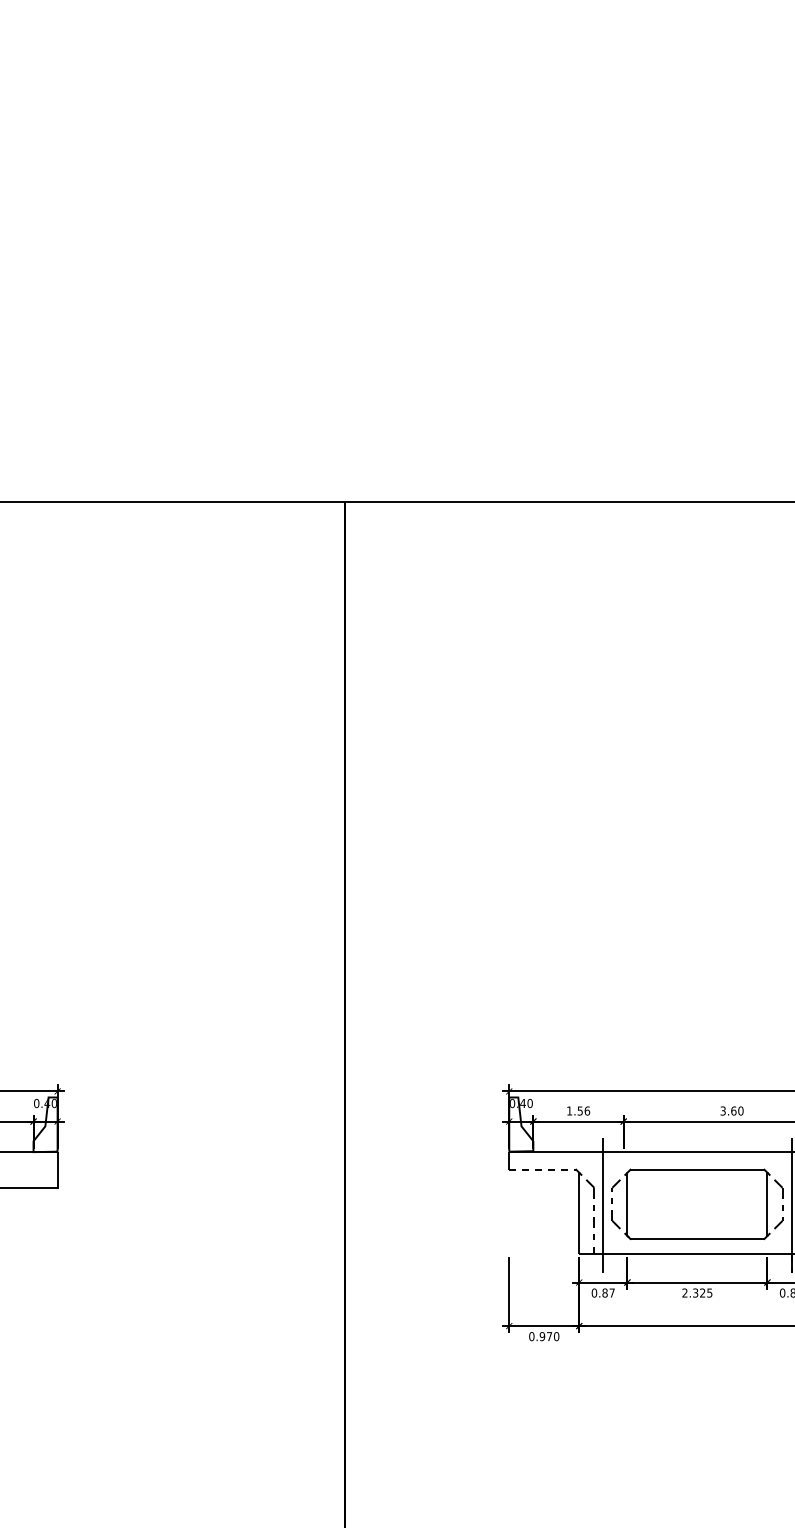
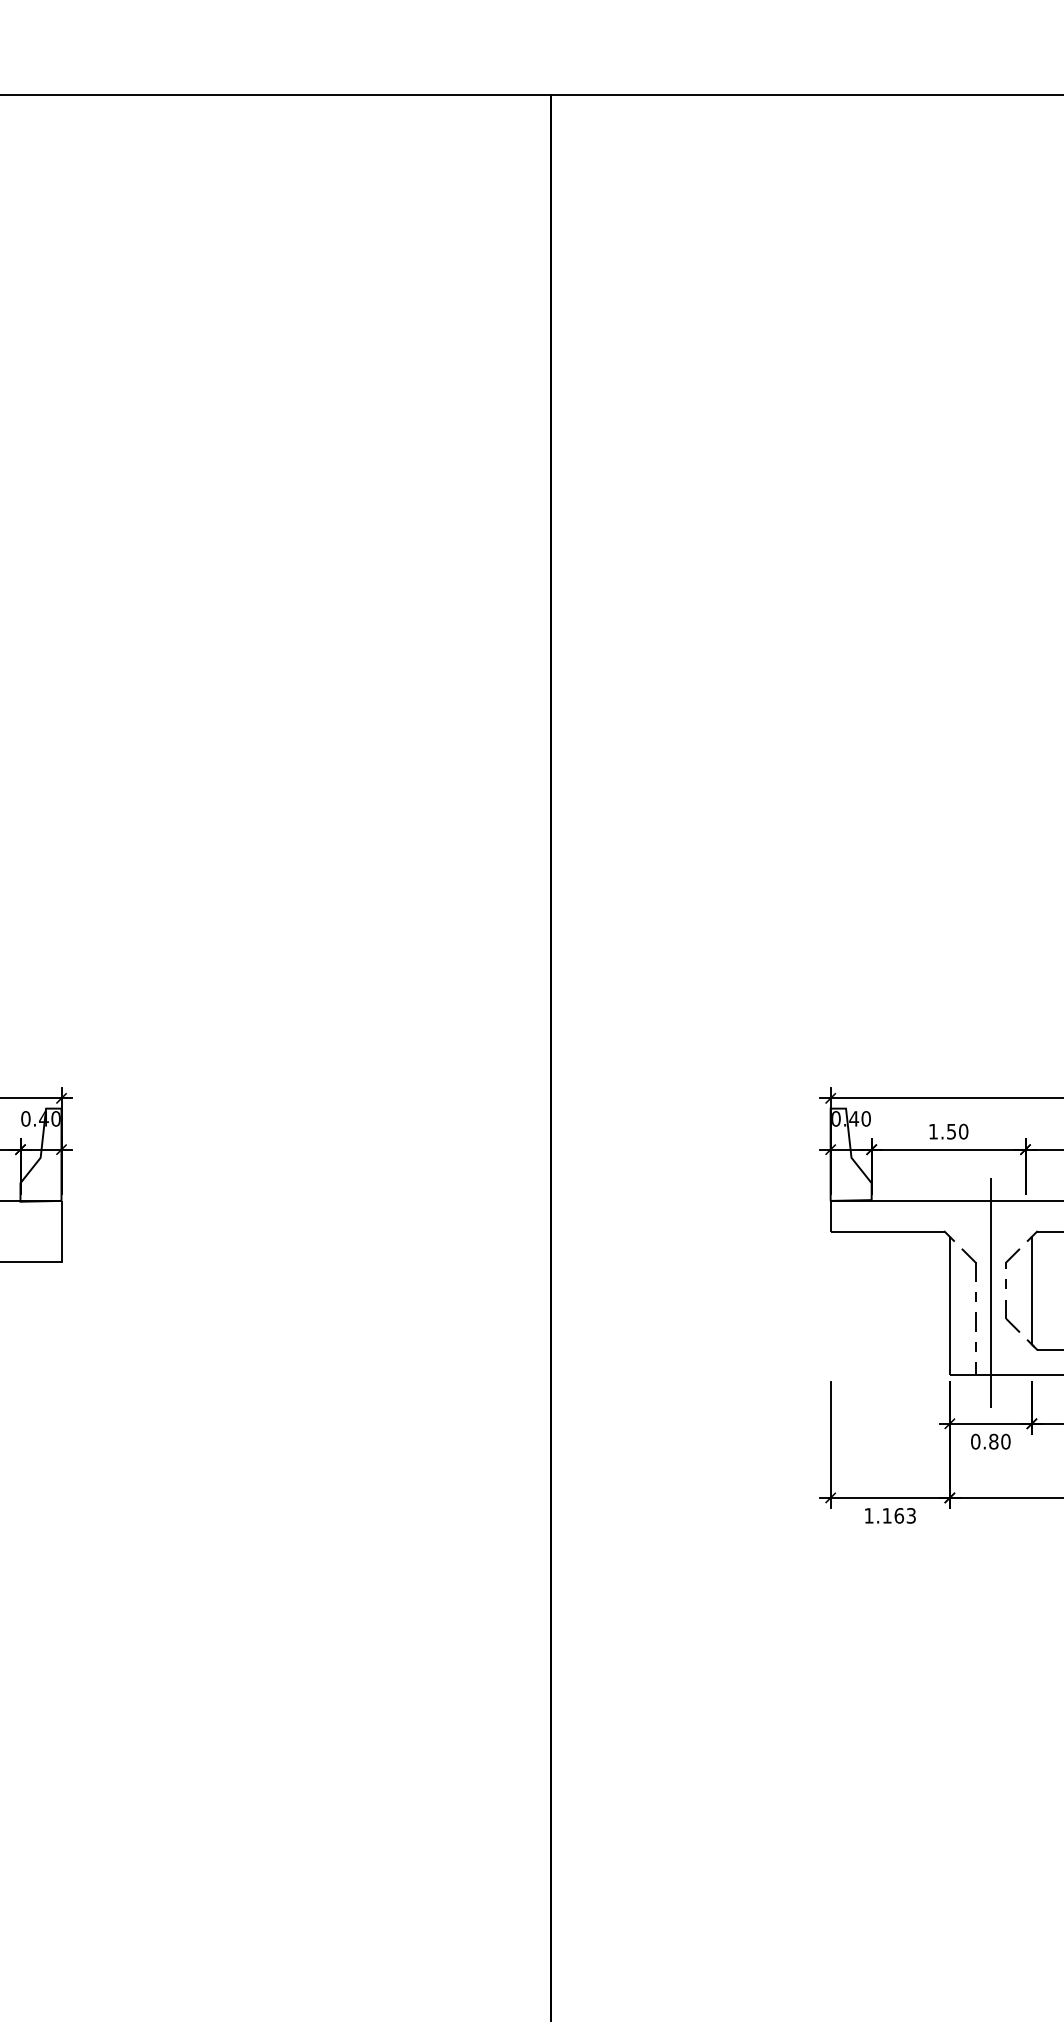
text: (587, 1110) -> (963, 1130), 1.56 -> 1.50
line: (543, 1169) -> (888, 1231), dashed -> solid
text: (611, 1292) -> (1004, 1440), 0.87 -> 0.80
text: (544, 1336) -> (890, 1515), 0.970 -> 1.163

